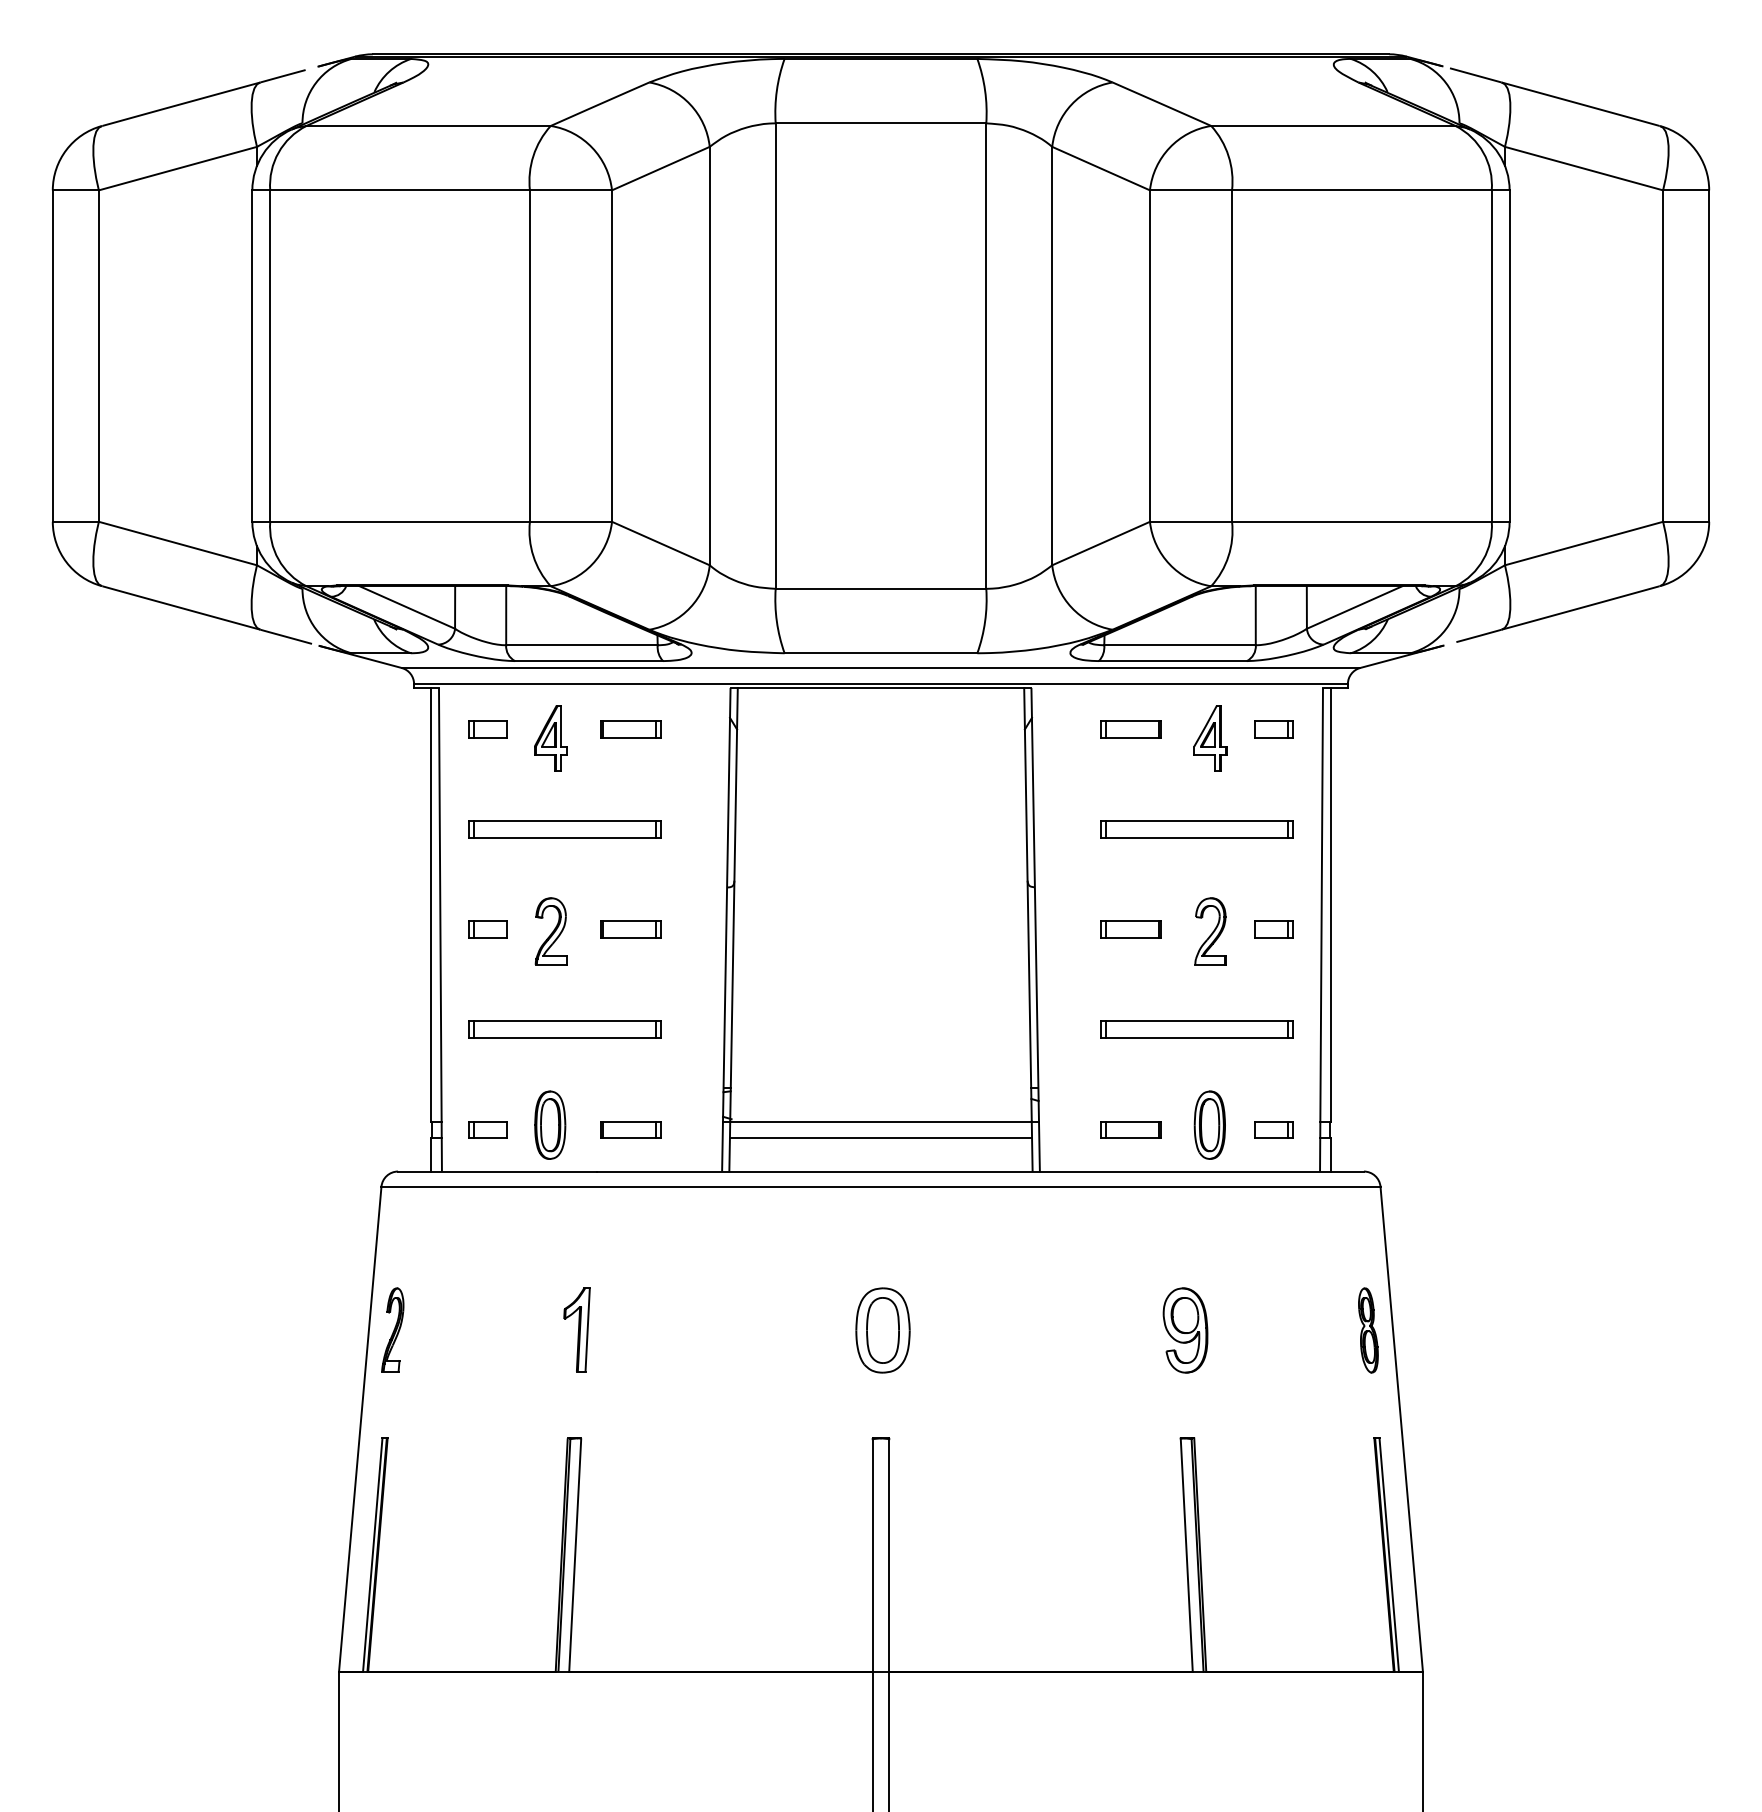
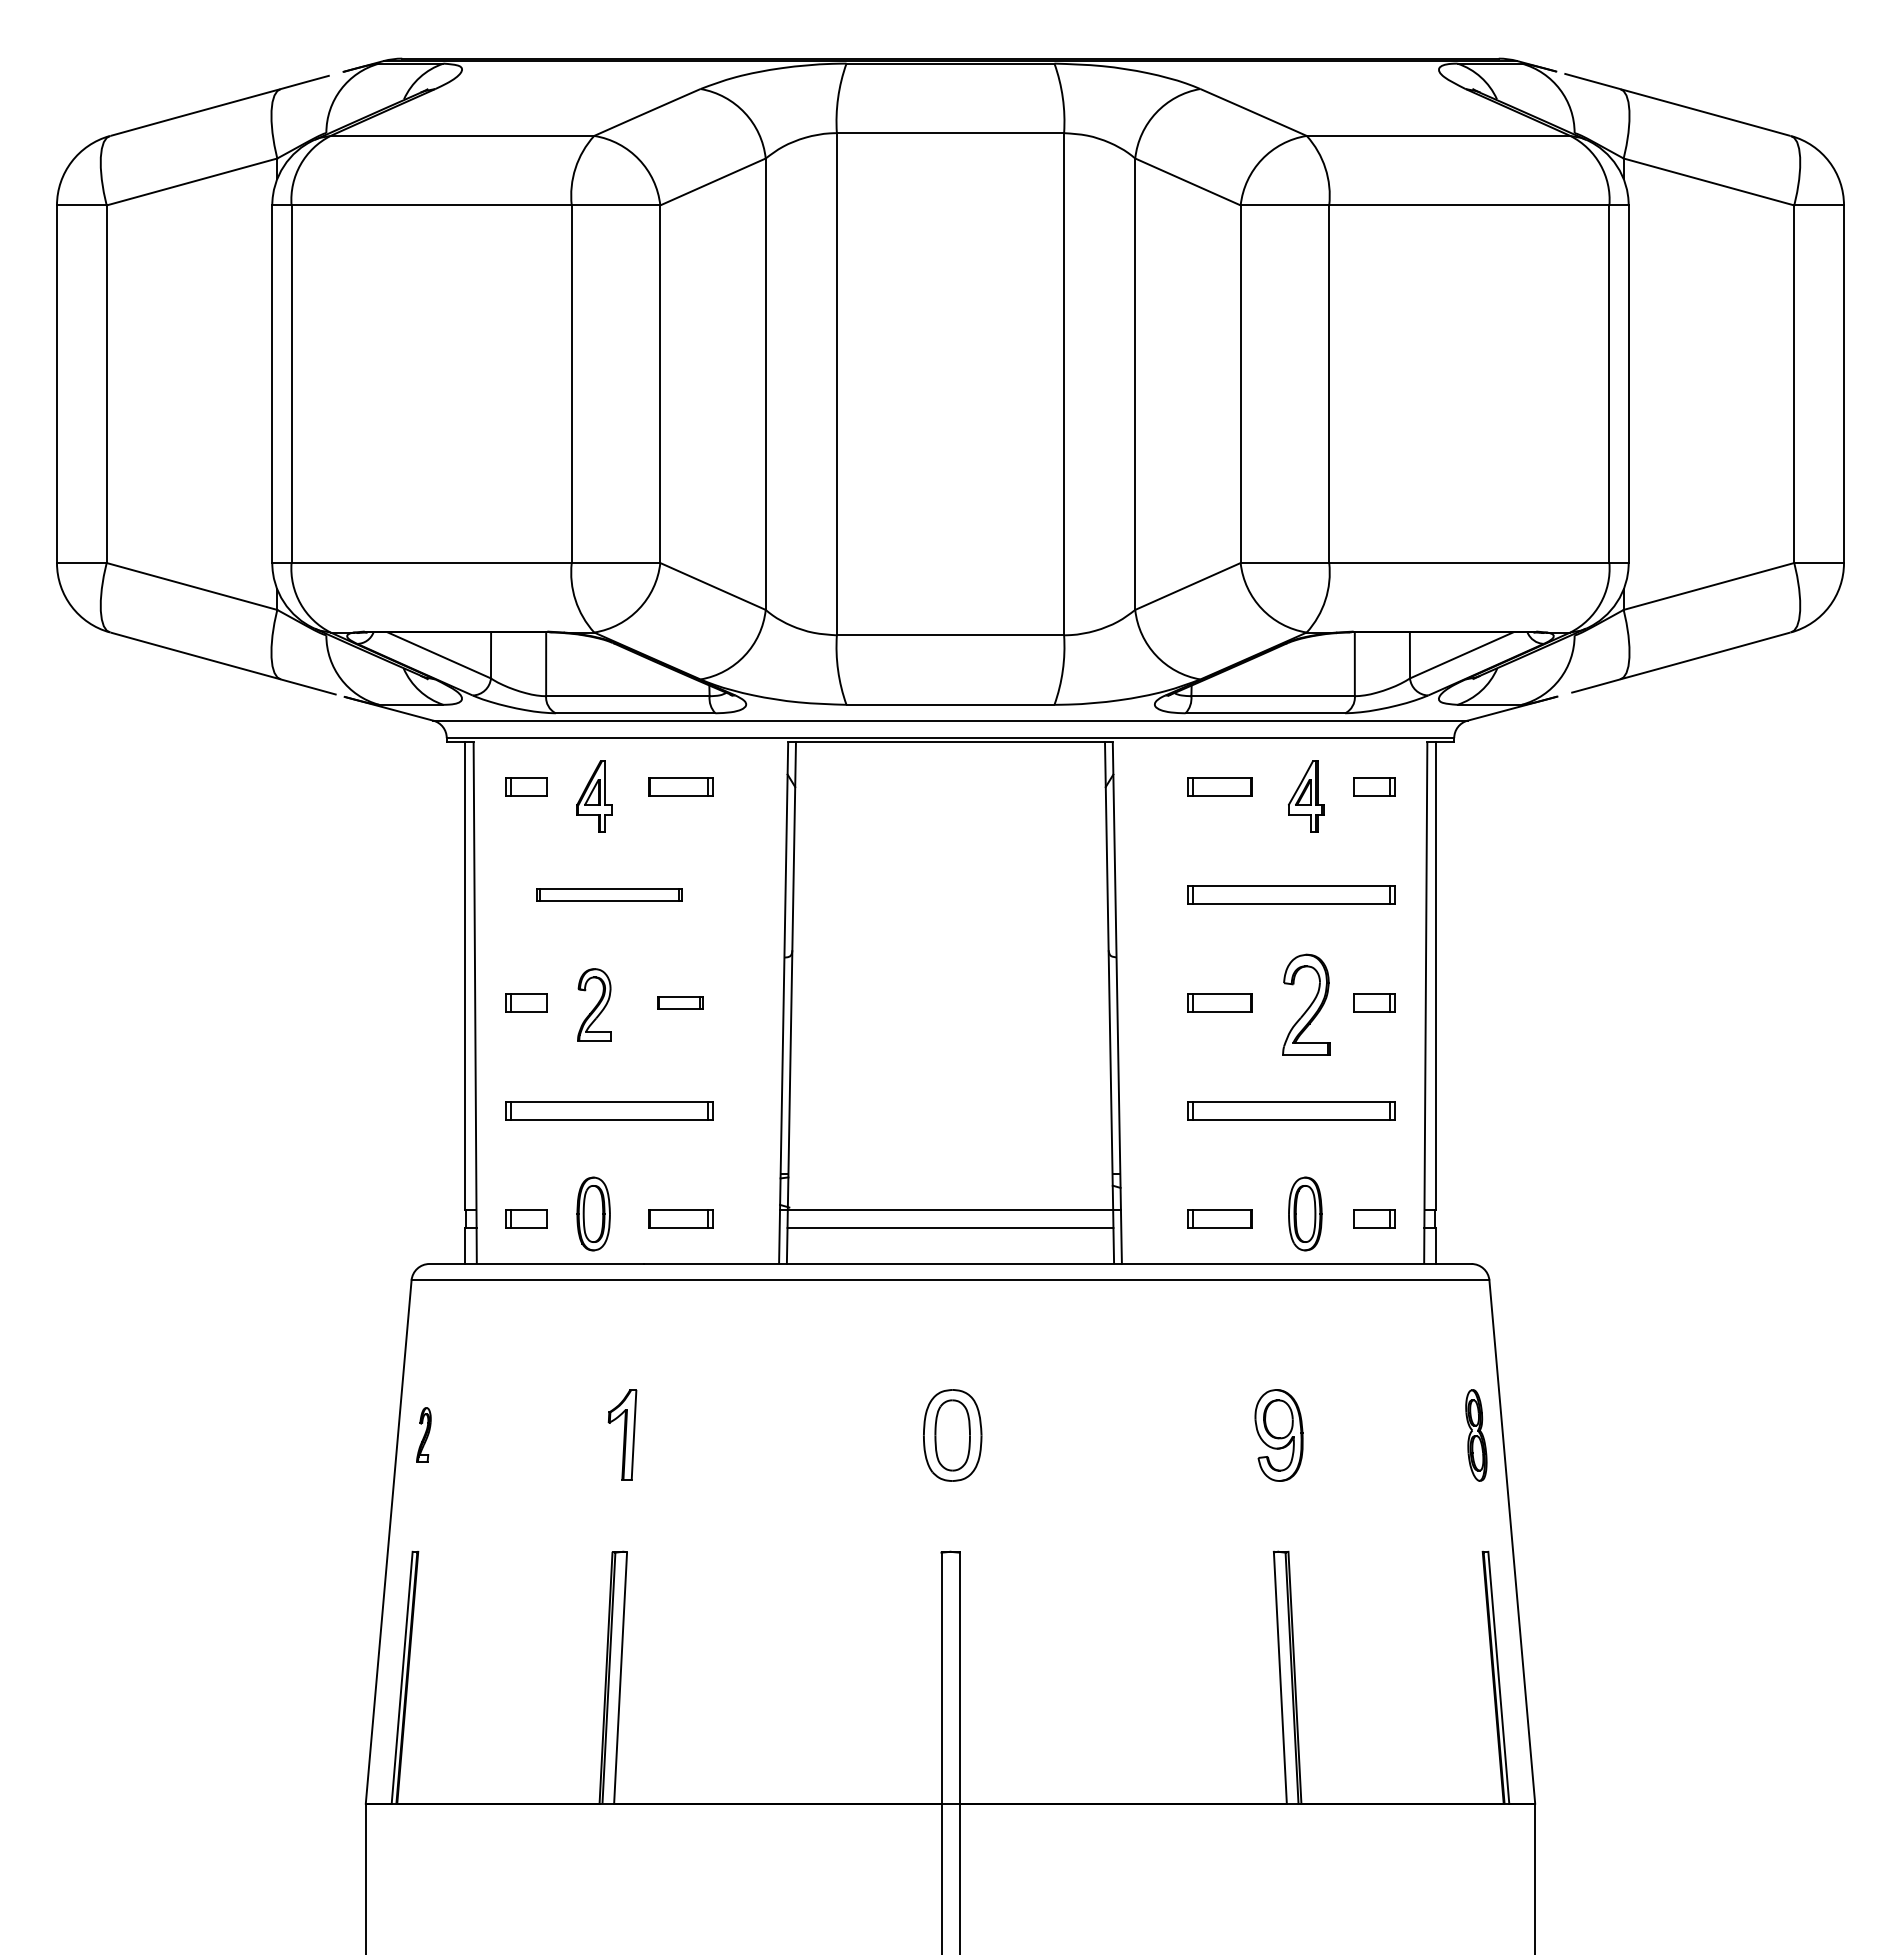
part: (564, 829) -> (609, 894), size x0.7
part: (630, 929) -> (680, 1002), size x0.7
part: (1210, 931) -> (1305, 1004), size x1.4
part: (392, 1329) -> (423, 1434), size x0.6

